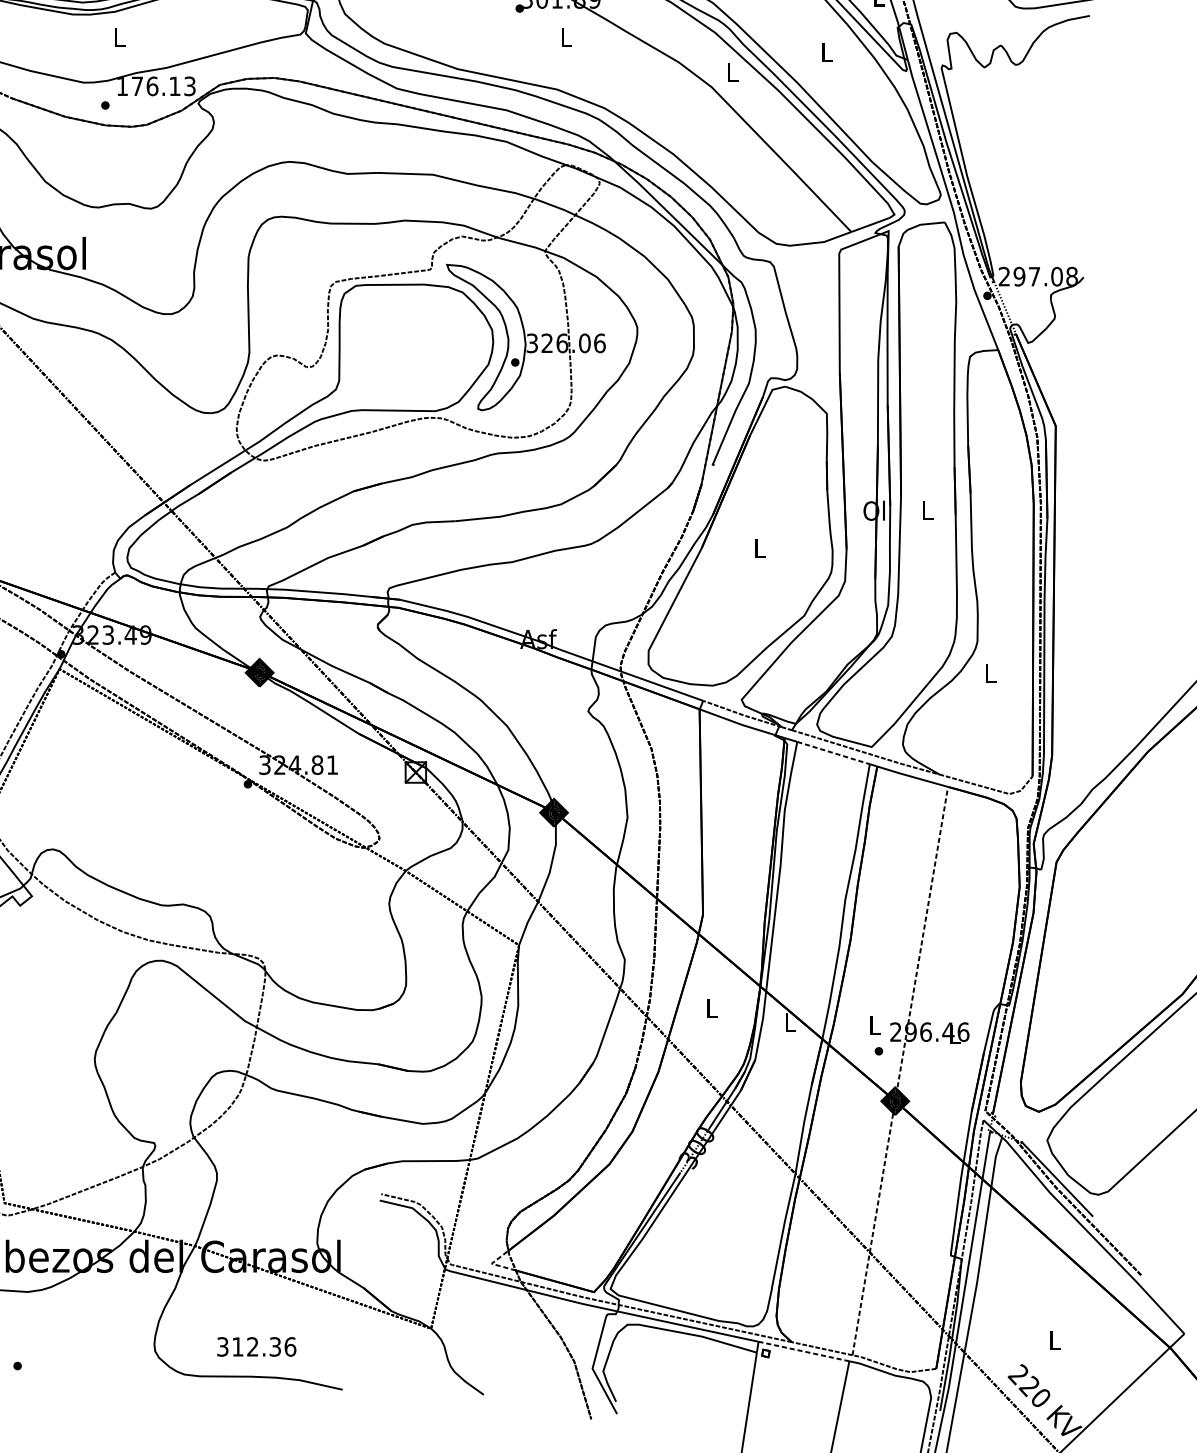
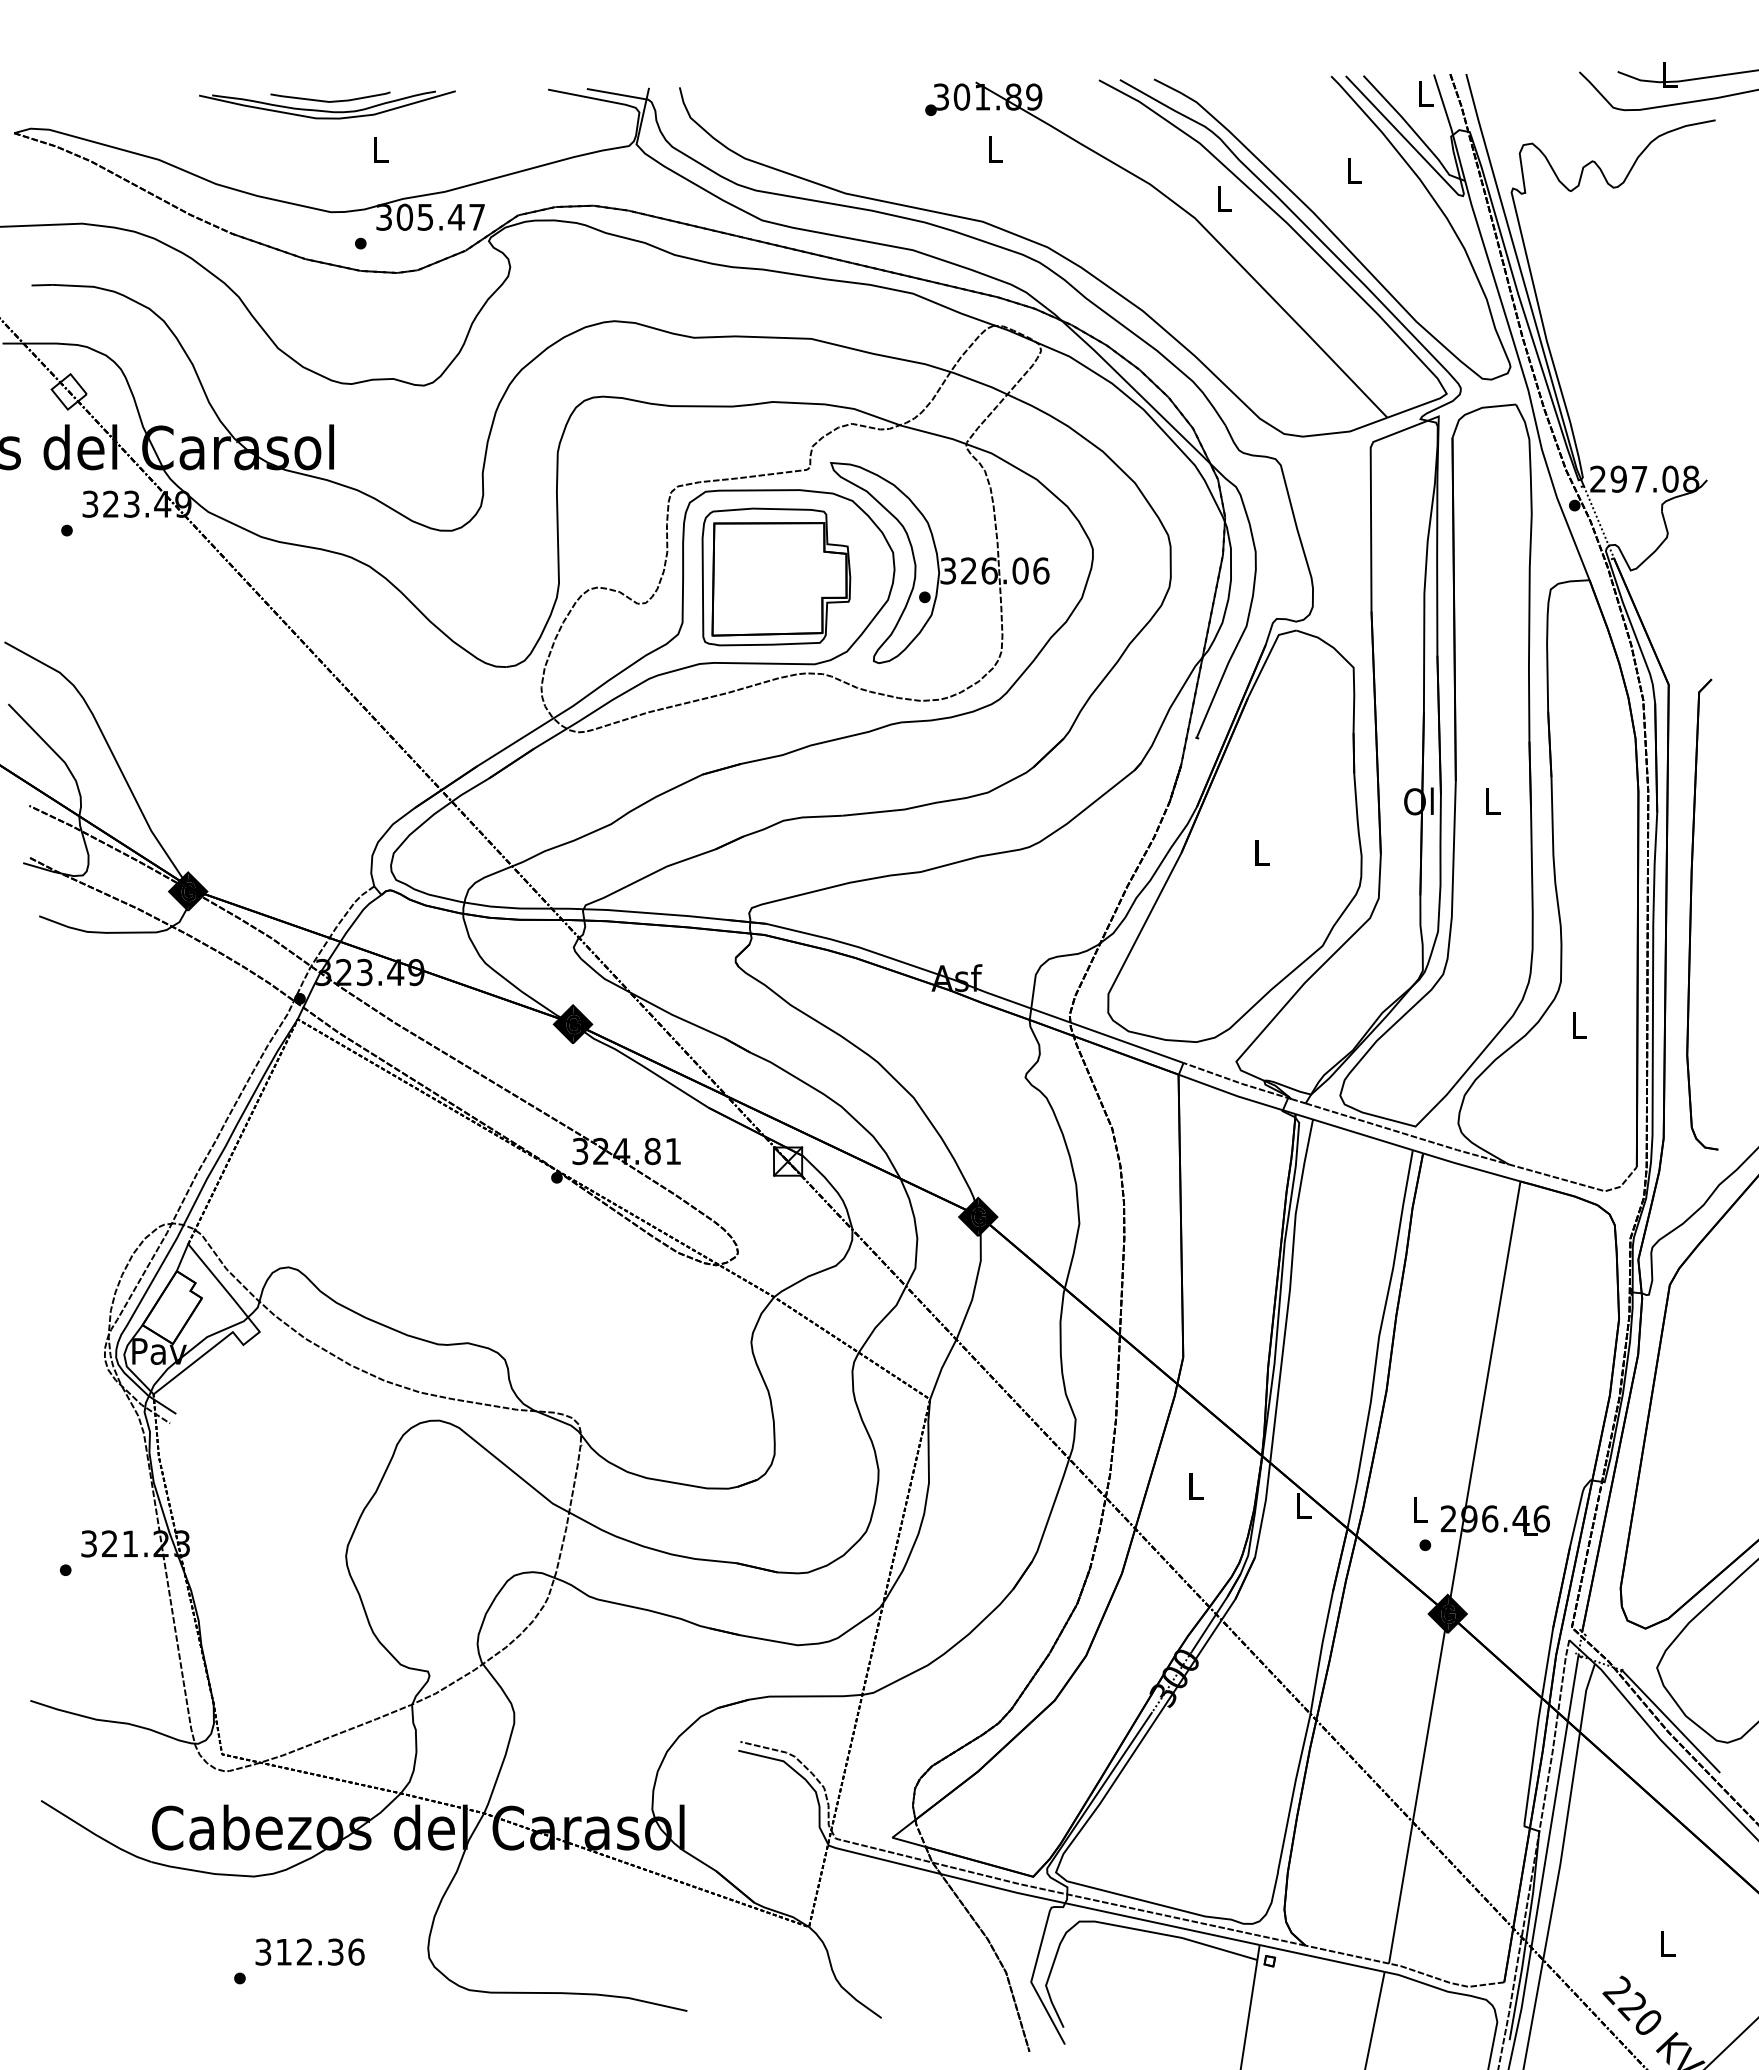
text: (156, 85) -> (430, 216), 176.13 -> 305.47
part: (407, 347) -> (776, 576), added
part: (1072, 592) -> (1691, 914), added
line: (833, 752) -> (1363, 1134), dashed -> solid
line: (900, 1071) -> (1454, 1572), dashed -> solid
line: (493, 1264) -> (894, 1838), dashed -> solid
text: (256, 1346) -> (309, 1951), moved
line: (804, 1351) -> (1322, 1958), dashed -> solid

